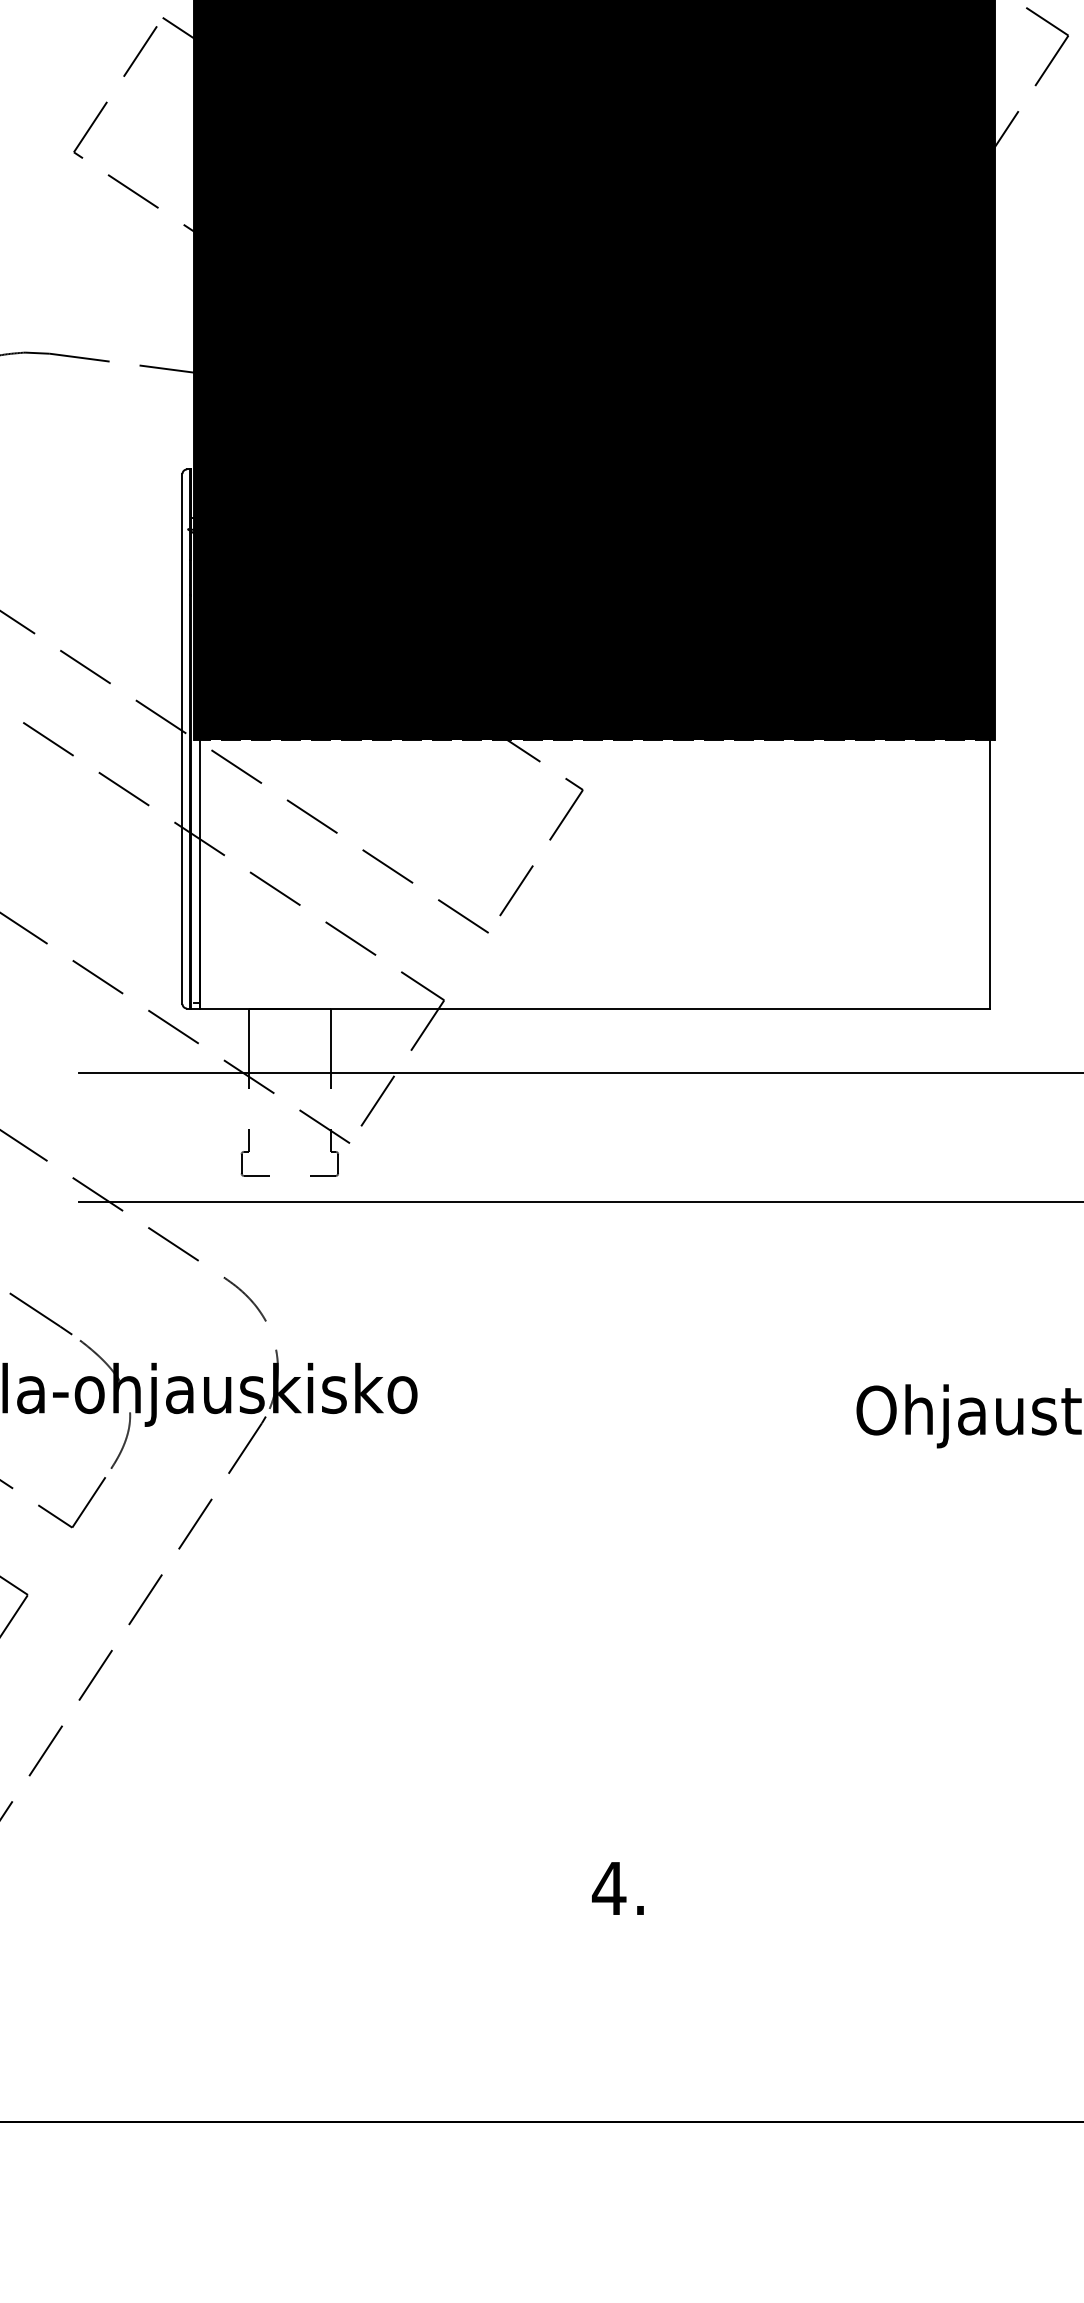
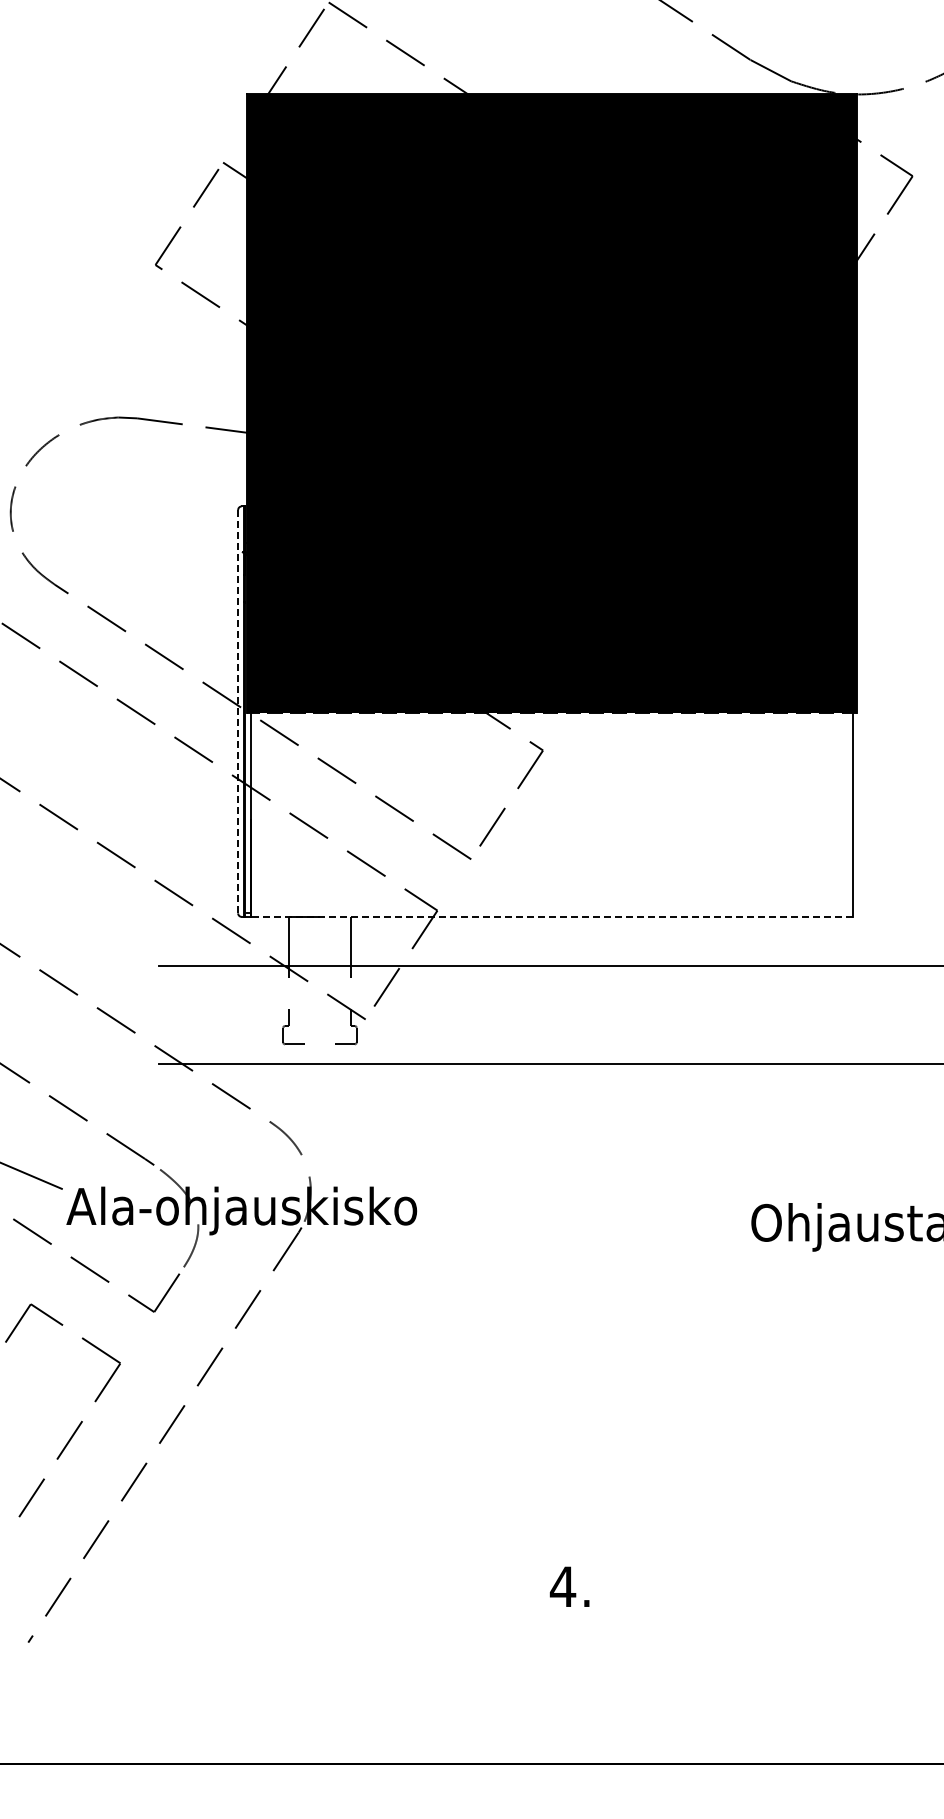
line: (182, 738) -> (238, 711), solid -> dashed
line: (595, 1008) -> (552, 916), solid -> dashed

